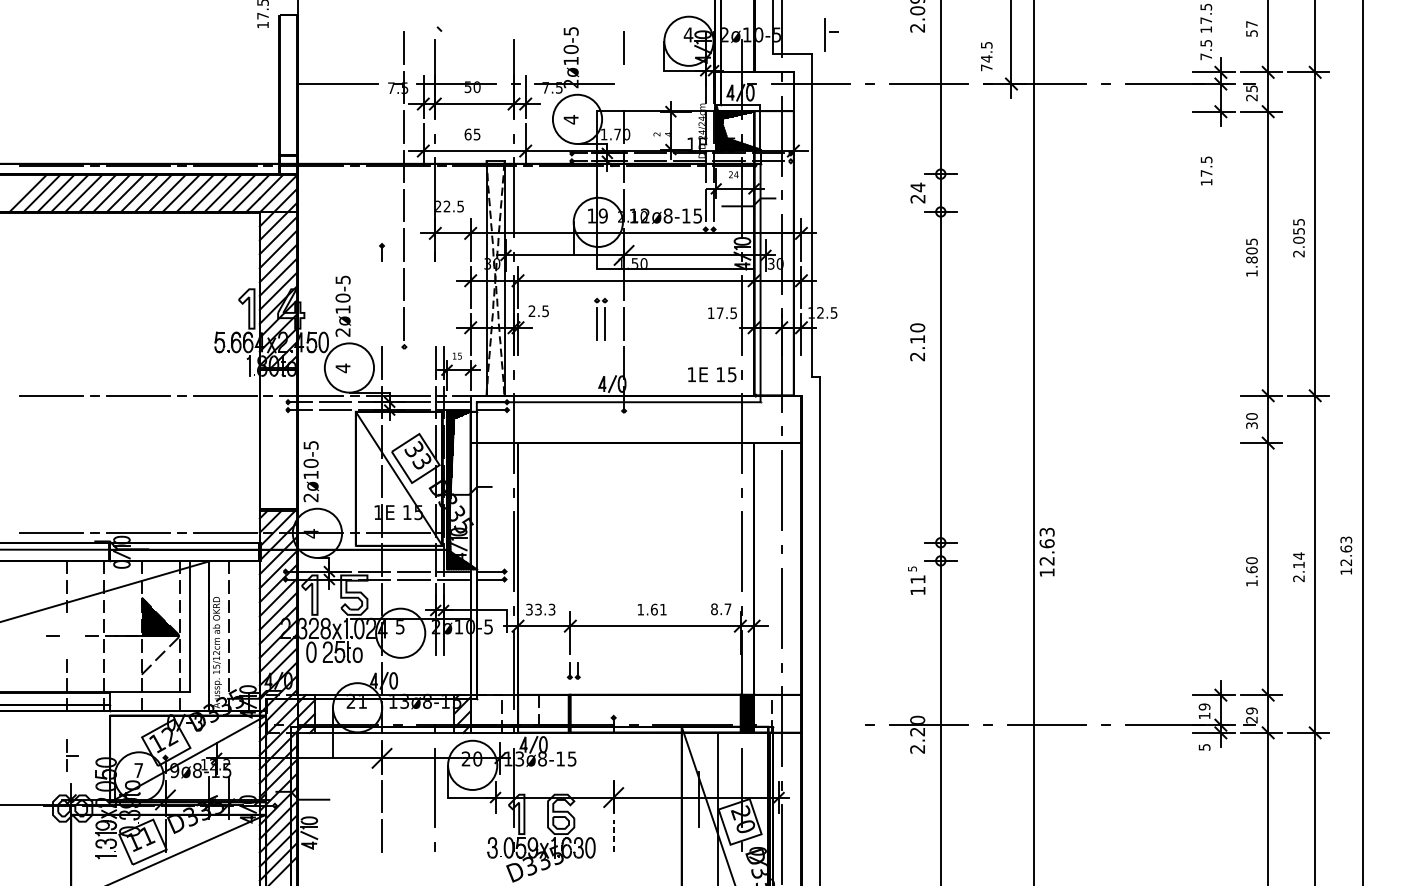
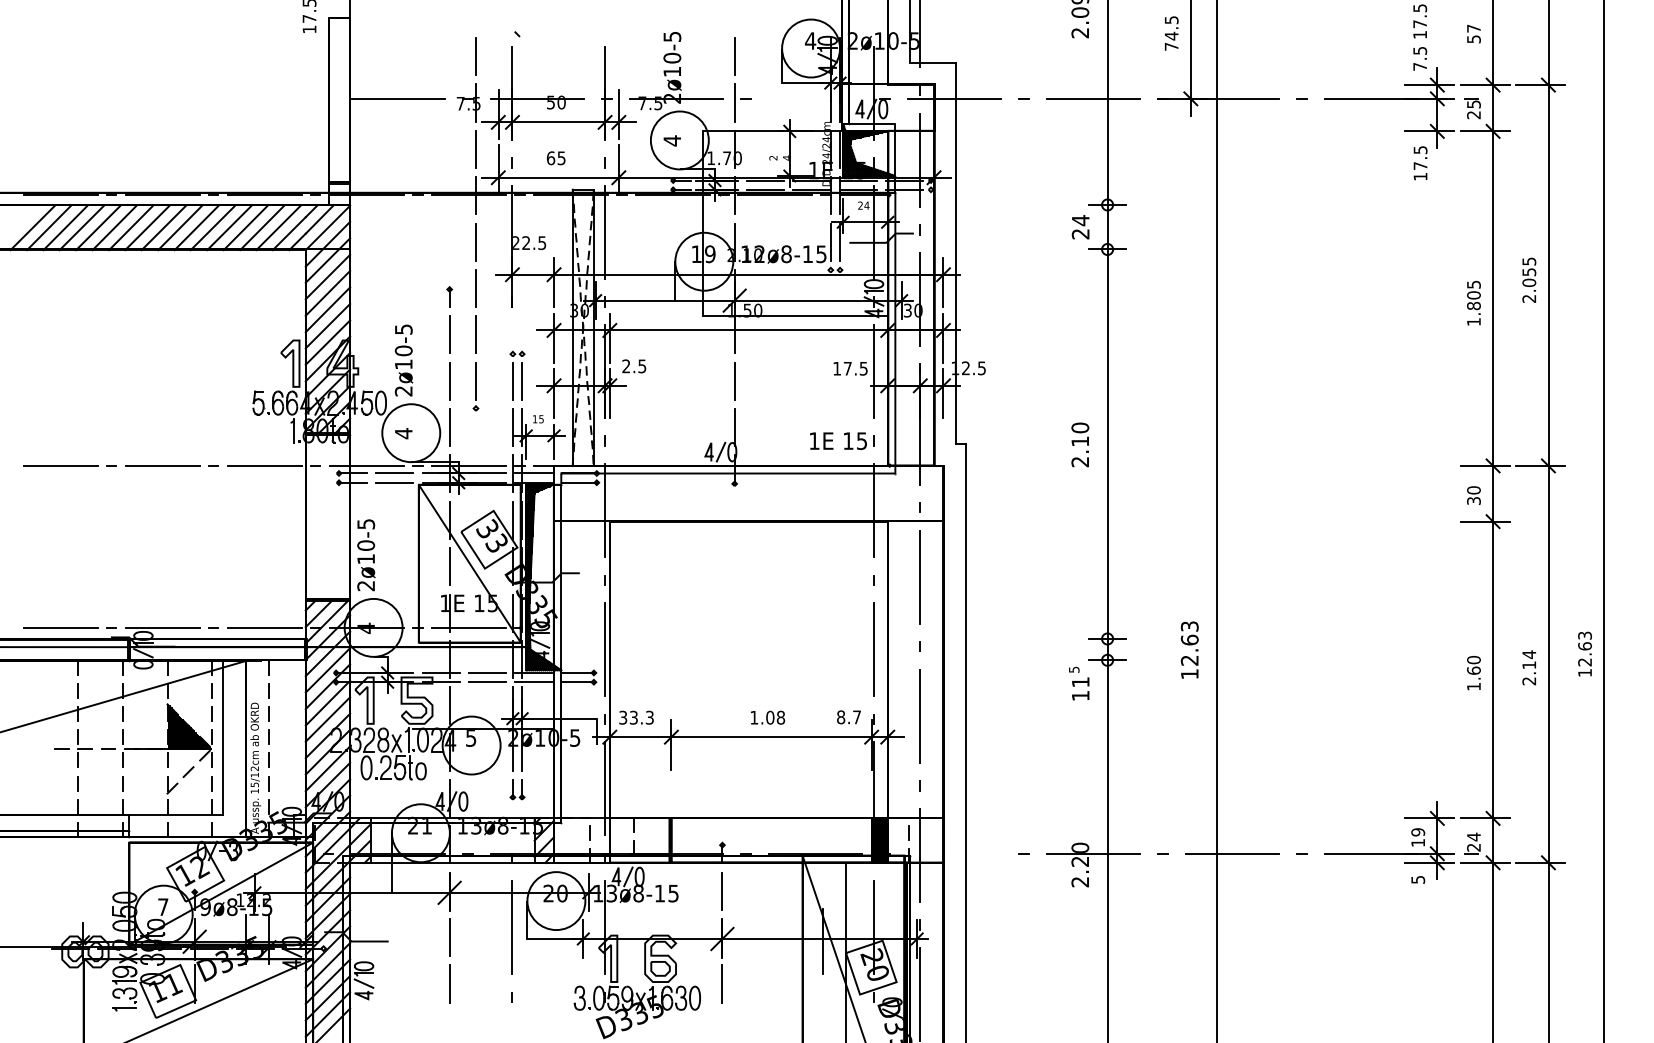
part: (831, 34) -> (742, 102), moved
text: (986, 56) -> (1171, 33), moved
text: (1206, 171) -> (1420, 163), moved
line: (381, 284) -> (449, 334), added
part: (601, 319) -> (517, 375), moved
line: (381, 323) -> (449, 380), added
text: (917, 341) -> (1080, 444), moved
text: (1046, 551) -> (1189, 649), moved
text: (658, 609) -> (775, 717), 1.61 -> 1.08
part: (573, 670) -> (517, 789), moved
text: (1251, 710) -> (1473, 836), 29 -> 24
part: (71, 755) -> (84, 748), moved
line: (613, 756) -> (722, 890), added
line: (613, 836) -> (722, 984), dashed -> solid

